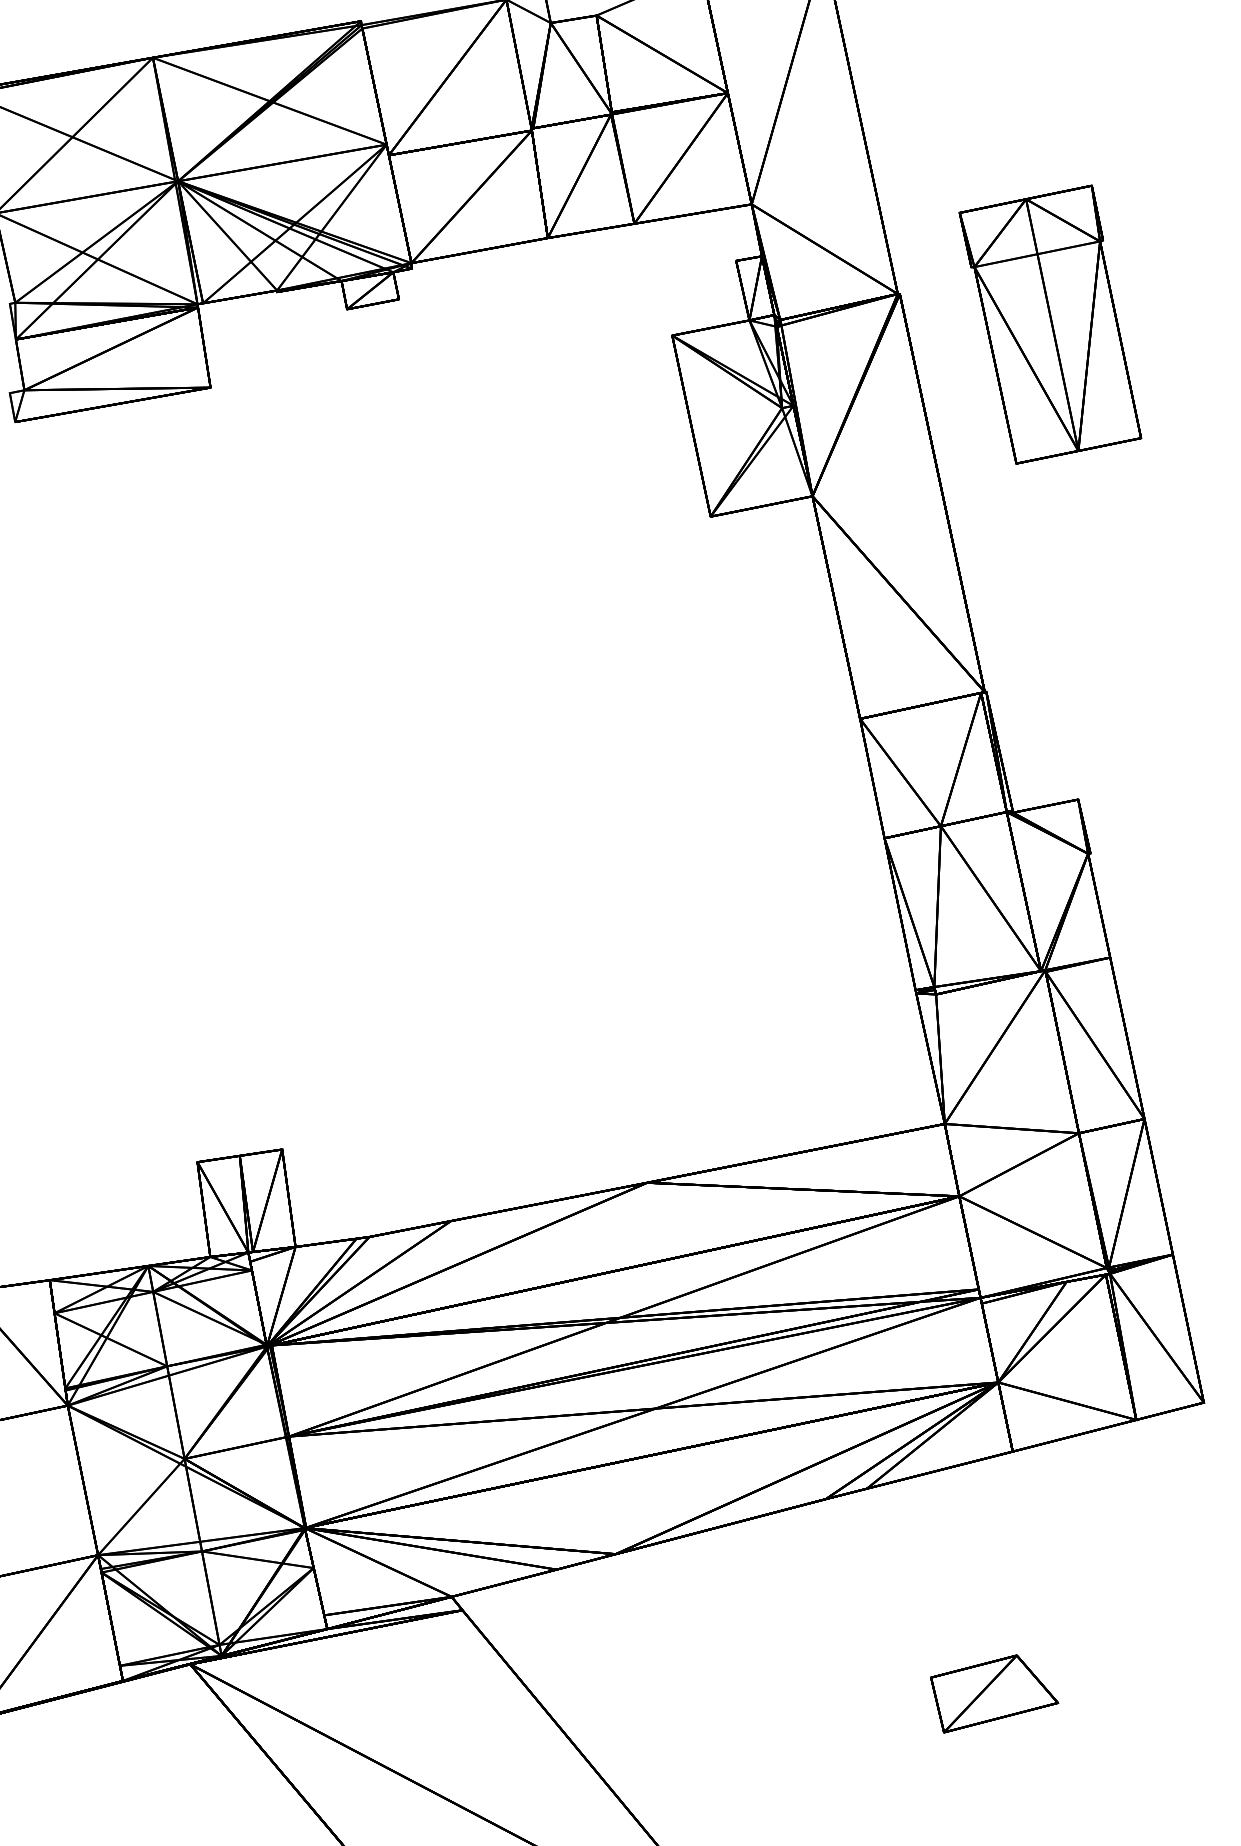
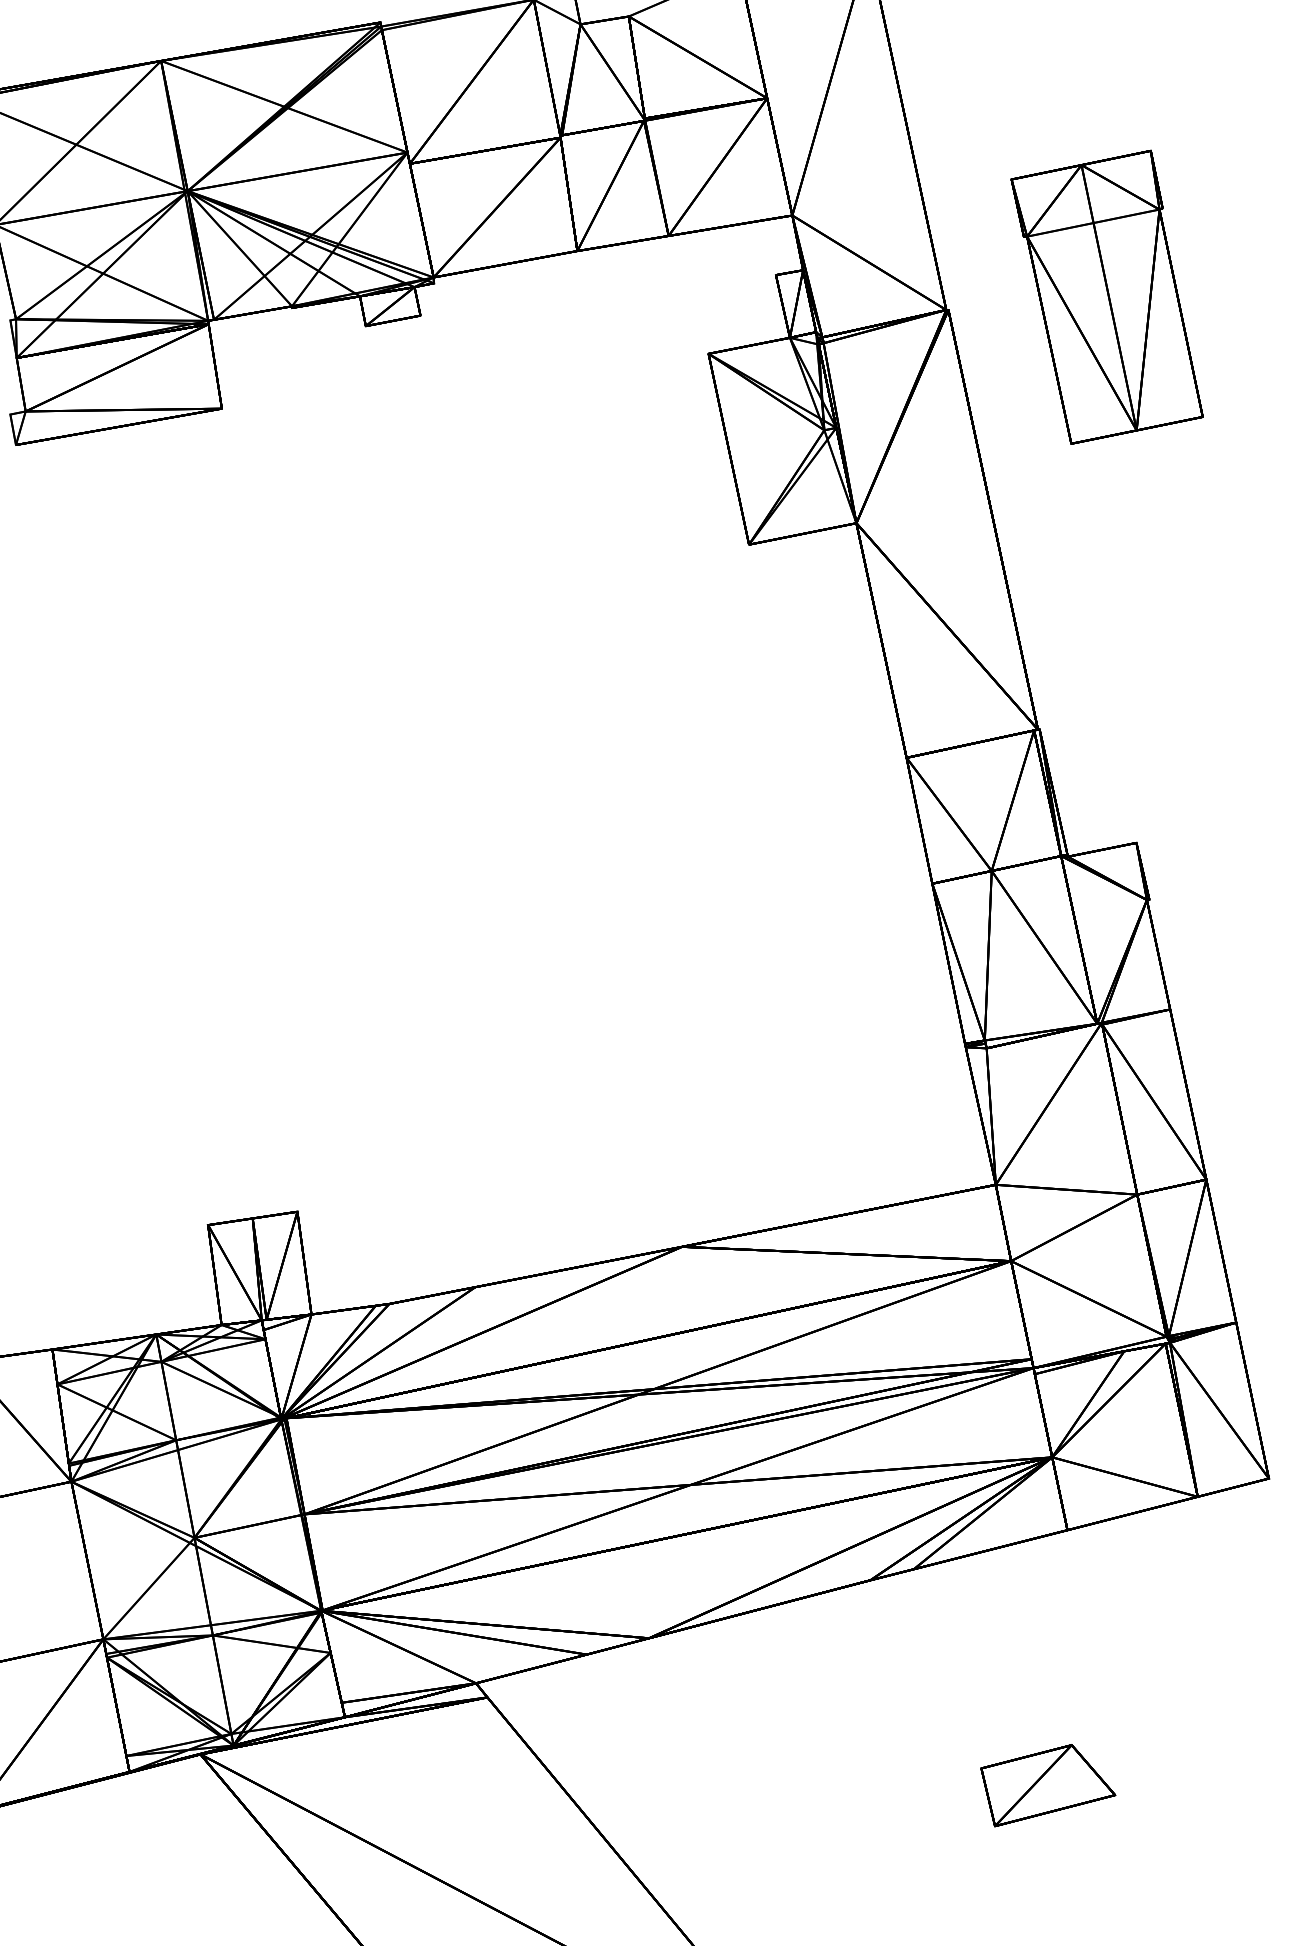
part: (1049, 323) -> (1106, 296), moved

